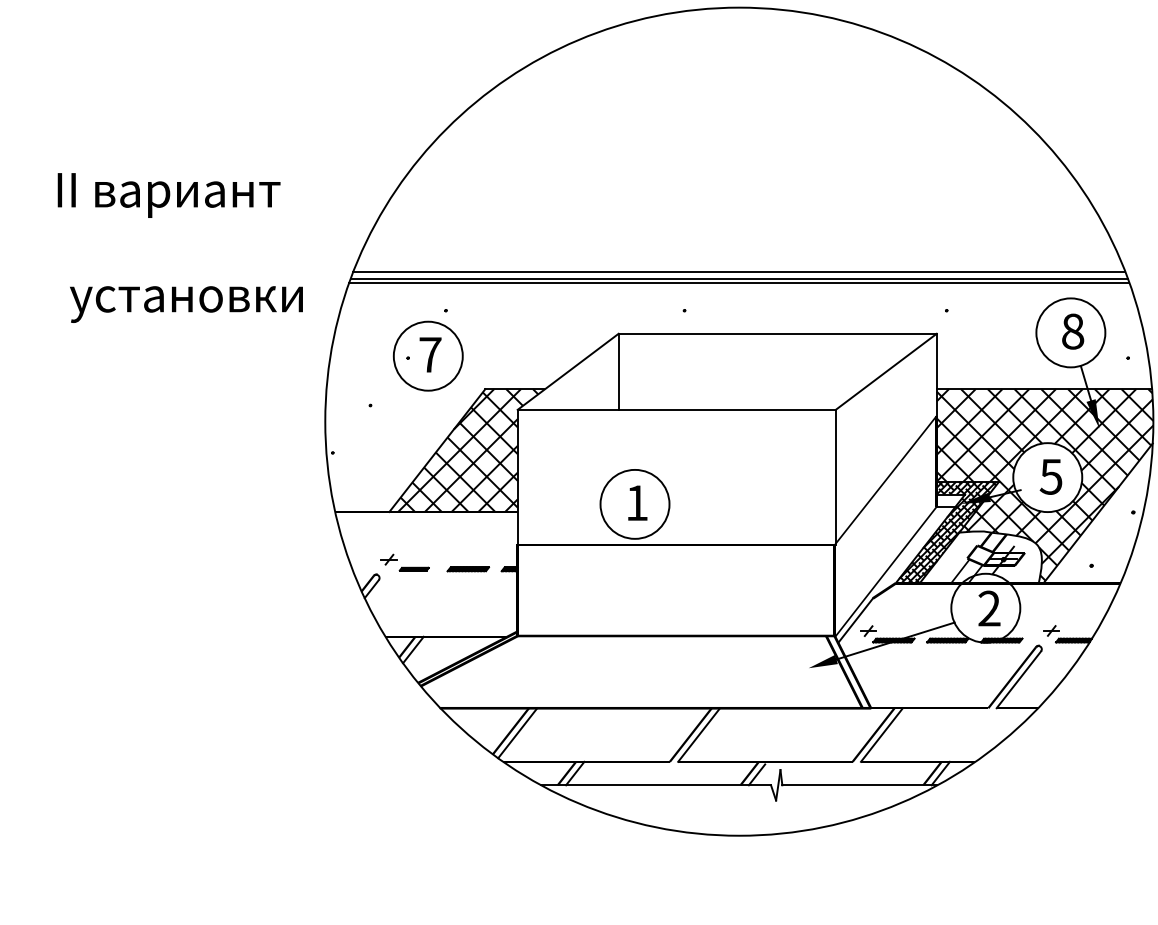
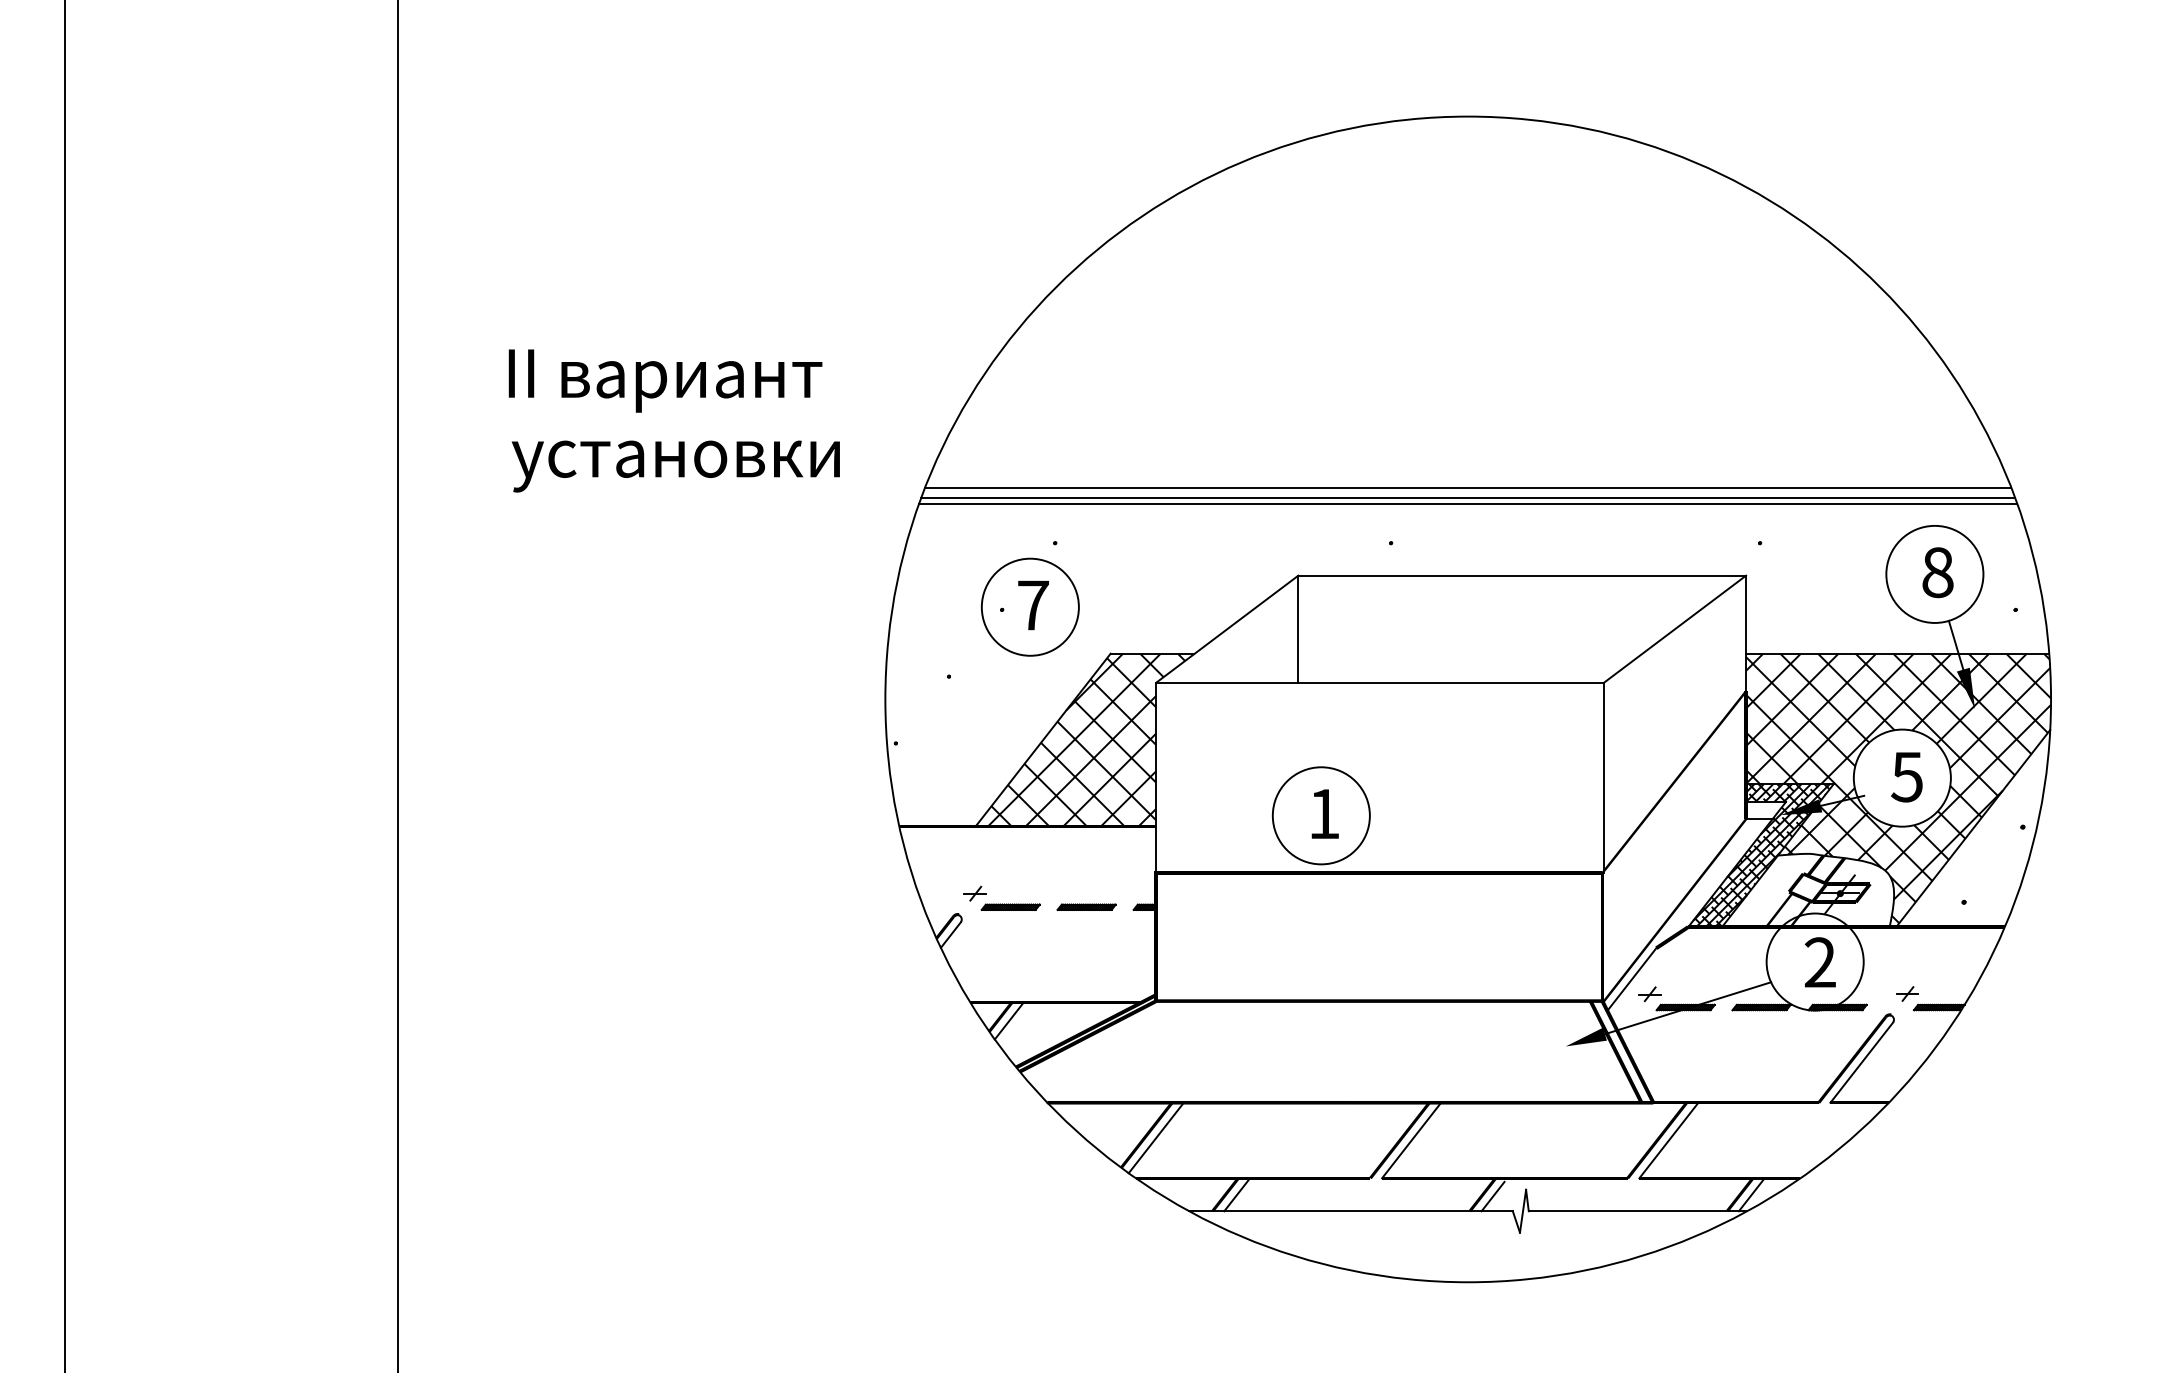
text: (186, 304) -> (675, 466), moved
part: (414, 568) -> (1010, 906), size x1.43

